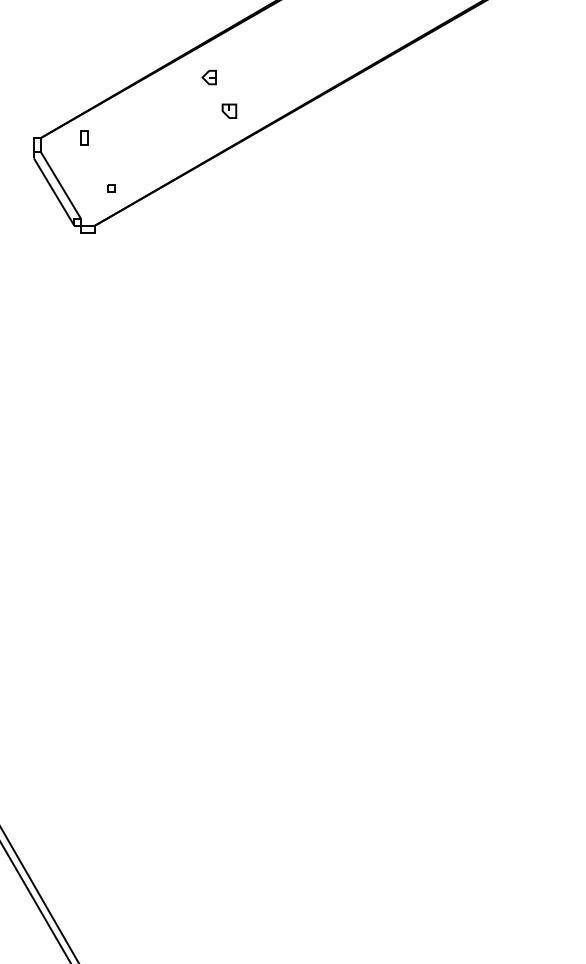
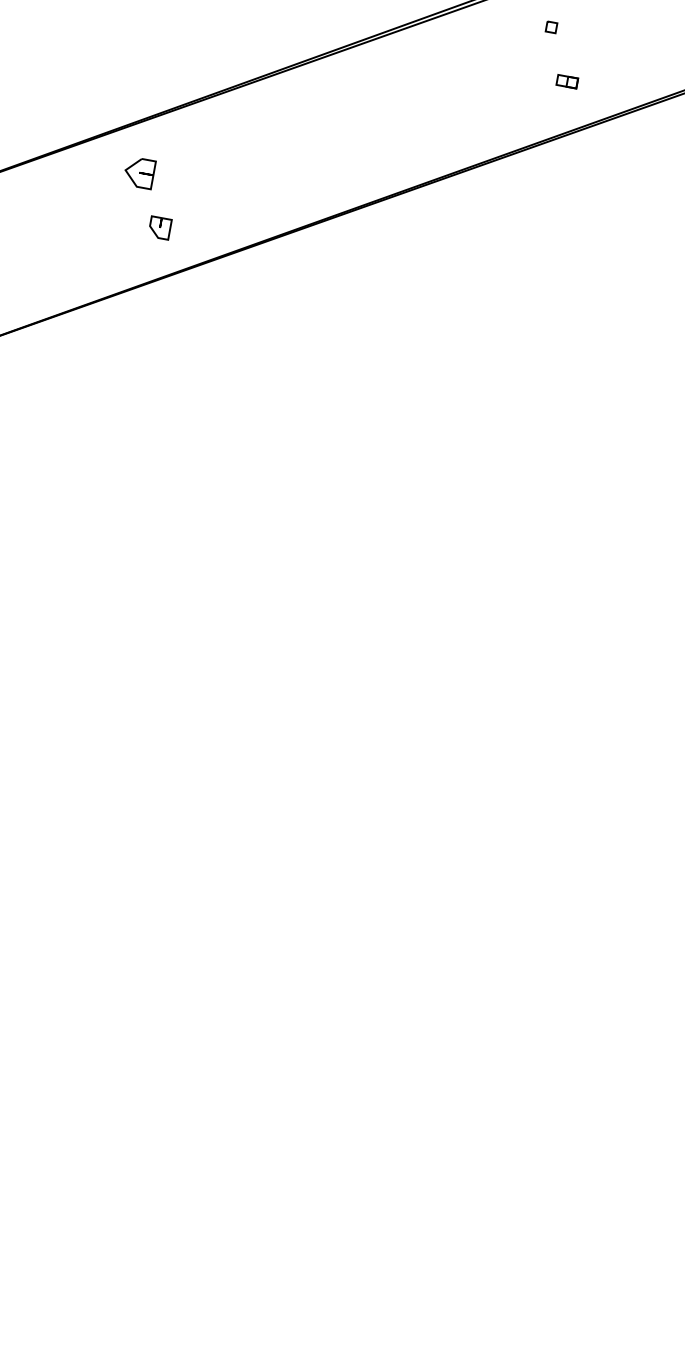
part: (208, 77) -> (138, 172), size x1.4

